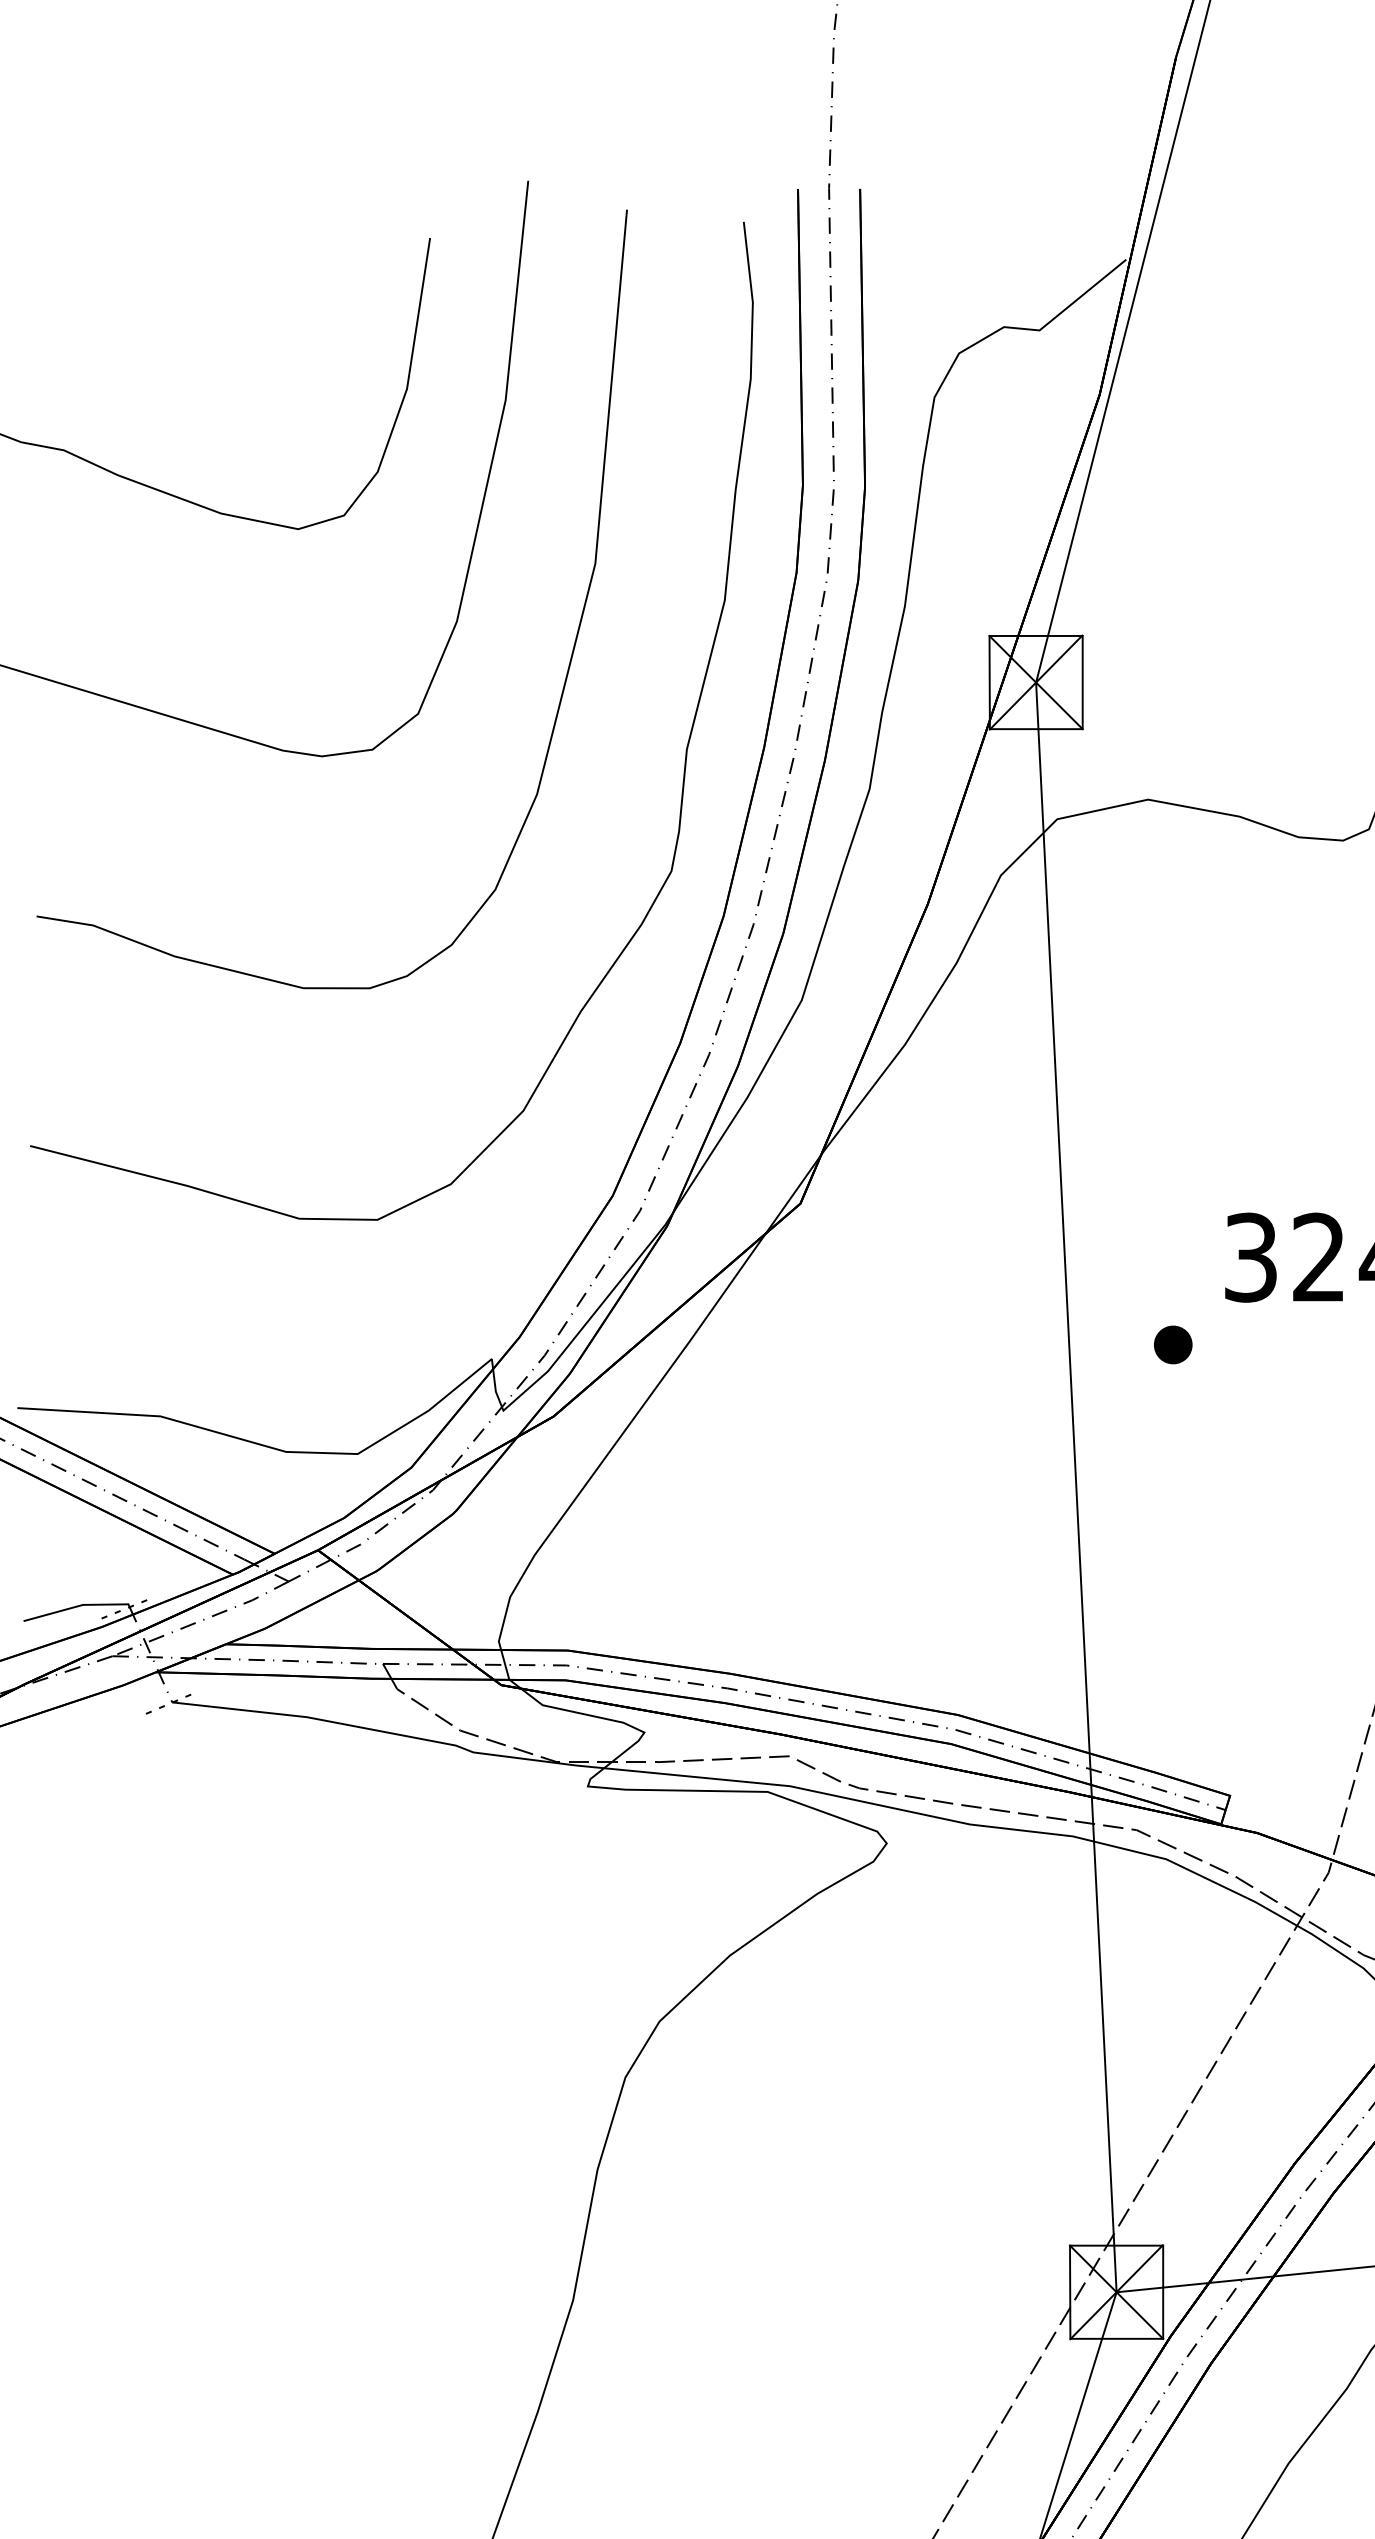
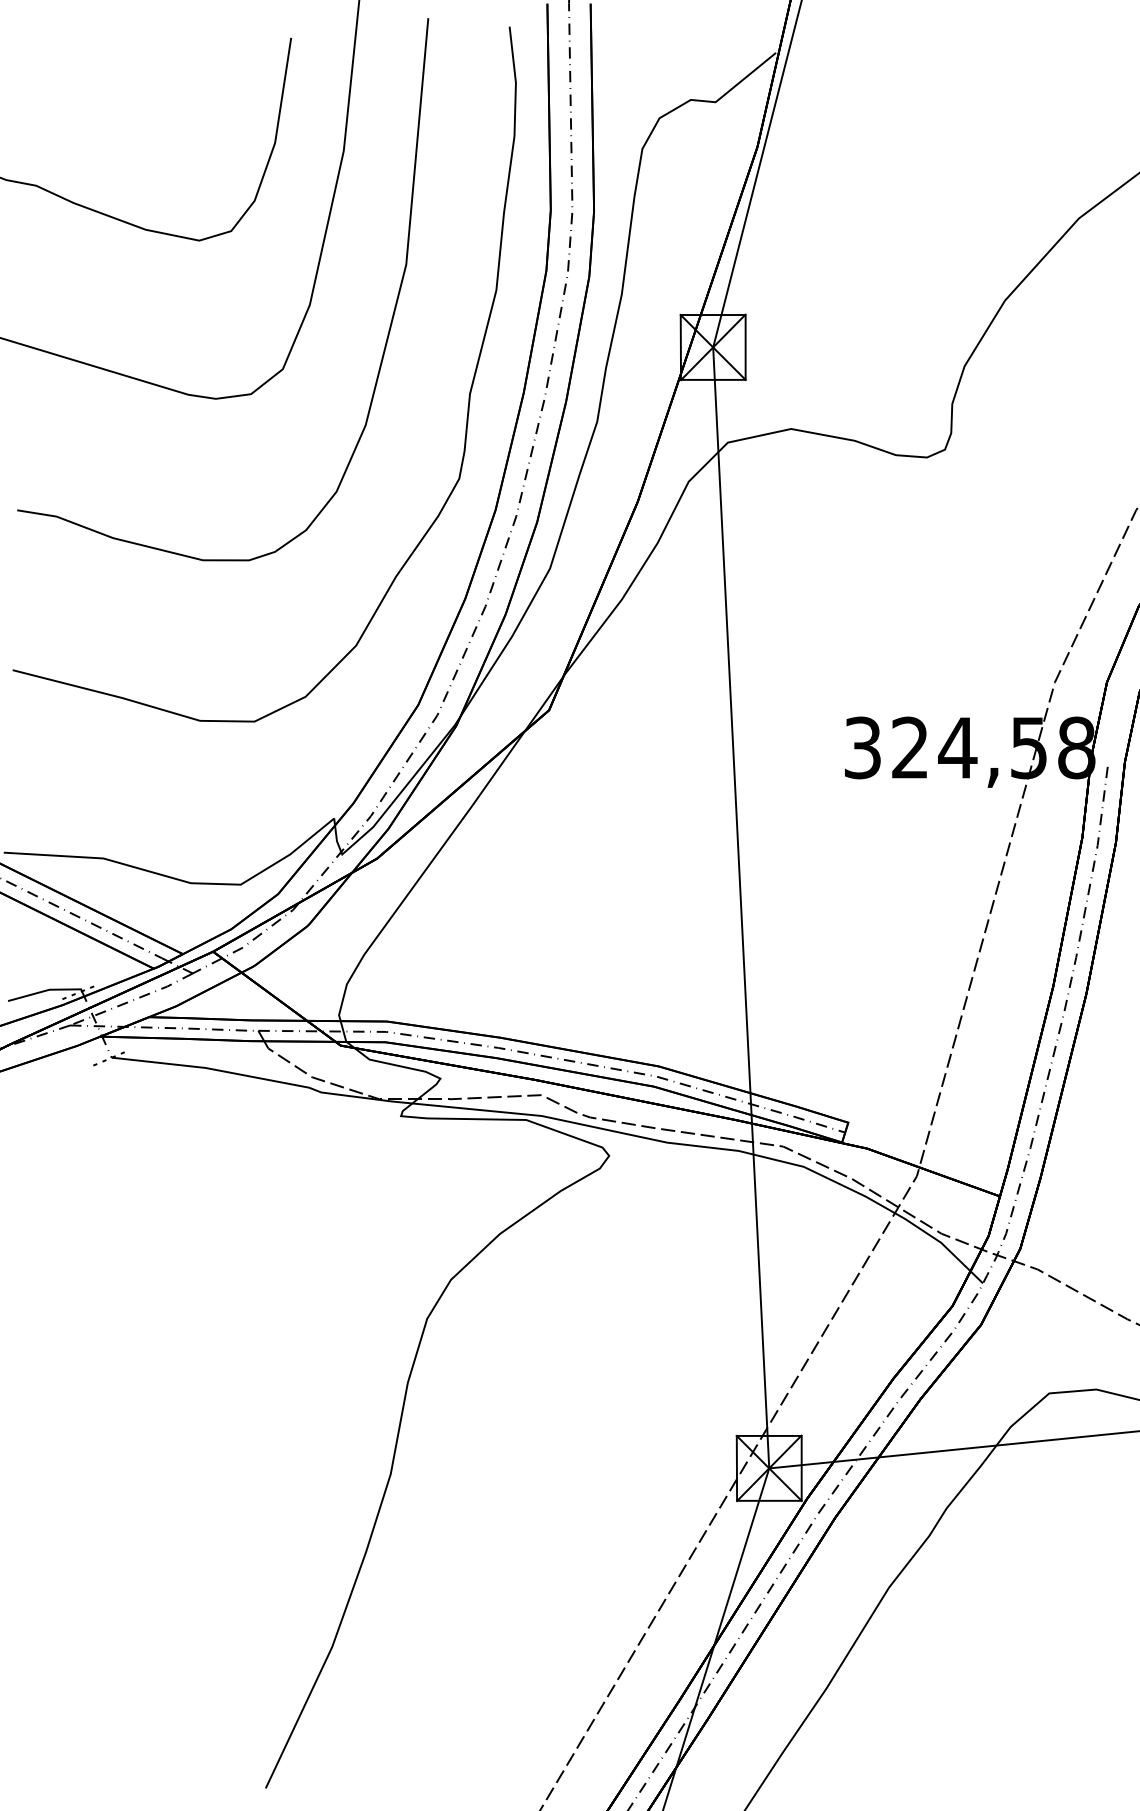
part: (1172, 1344) -> (808, 808), removed

